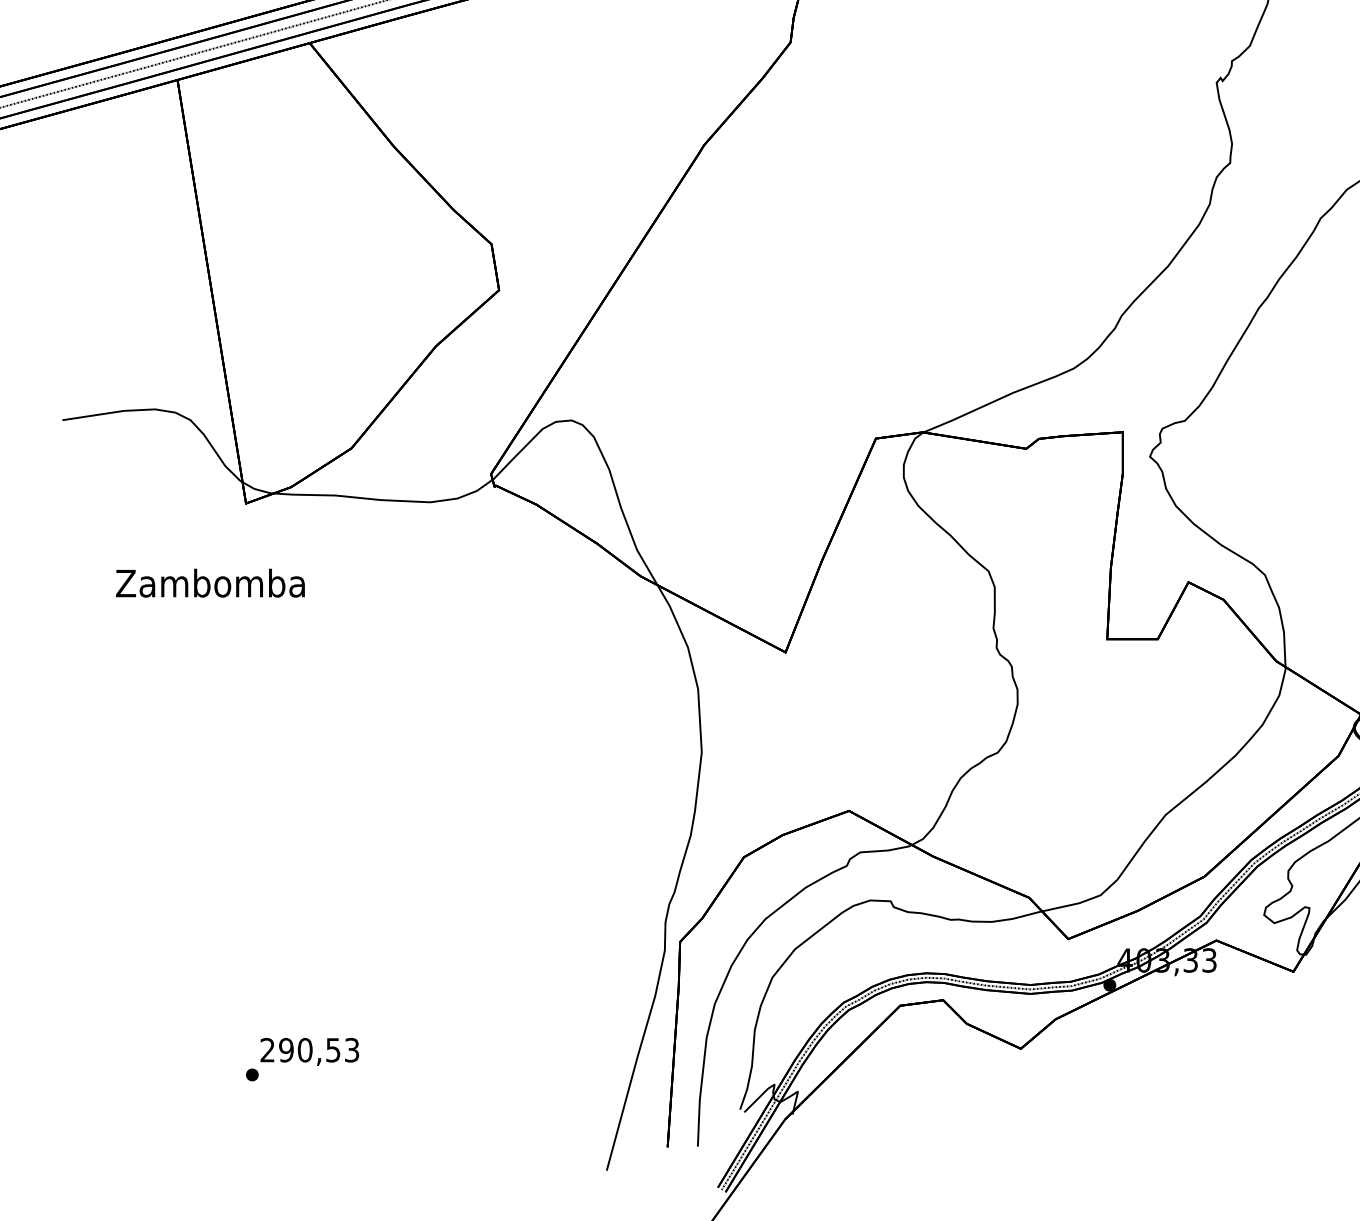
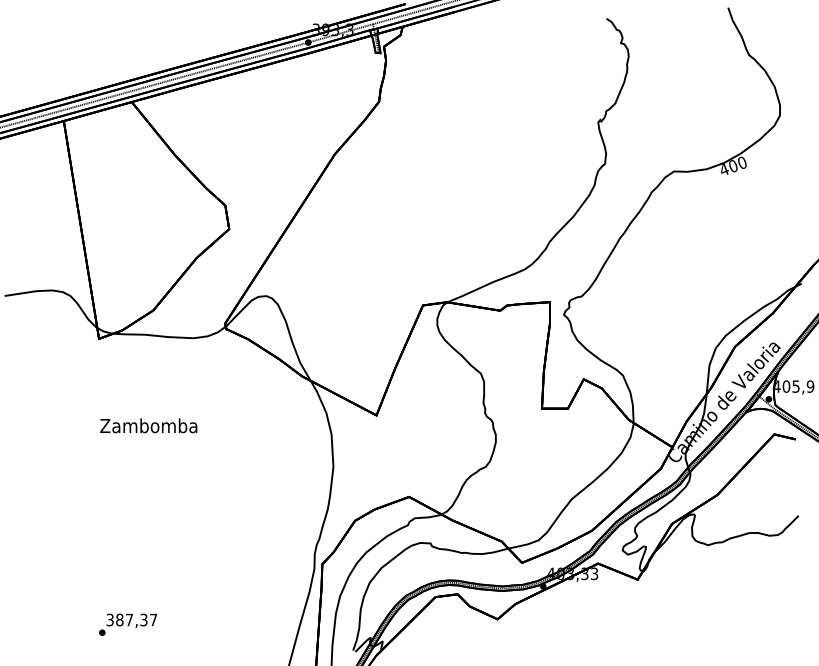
text: (209, 582) -> (148, 425), moved
text: (309, 1049) -> (131, 619), 290,53 -> 387,37

